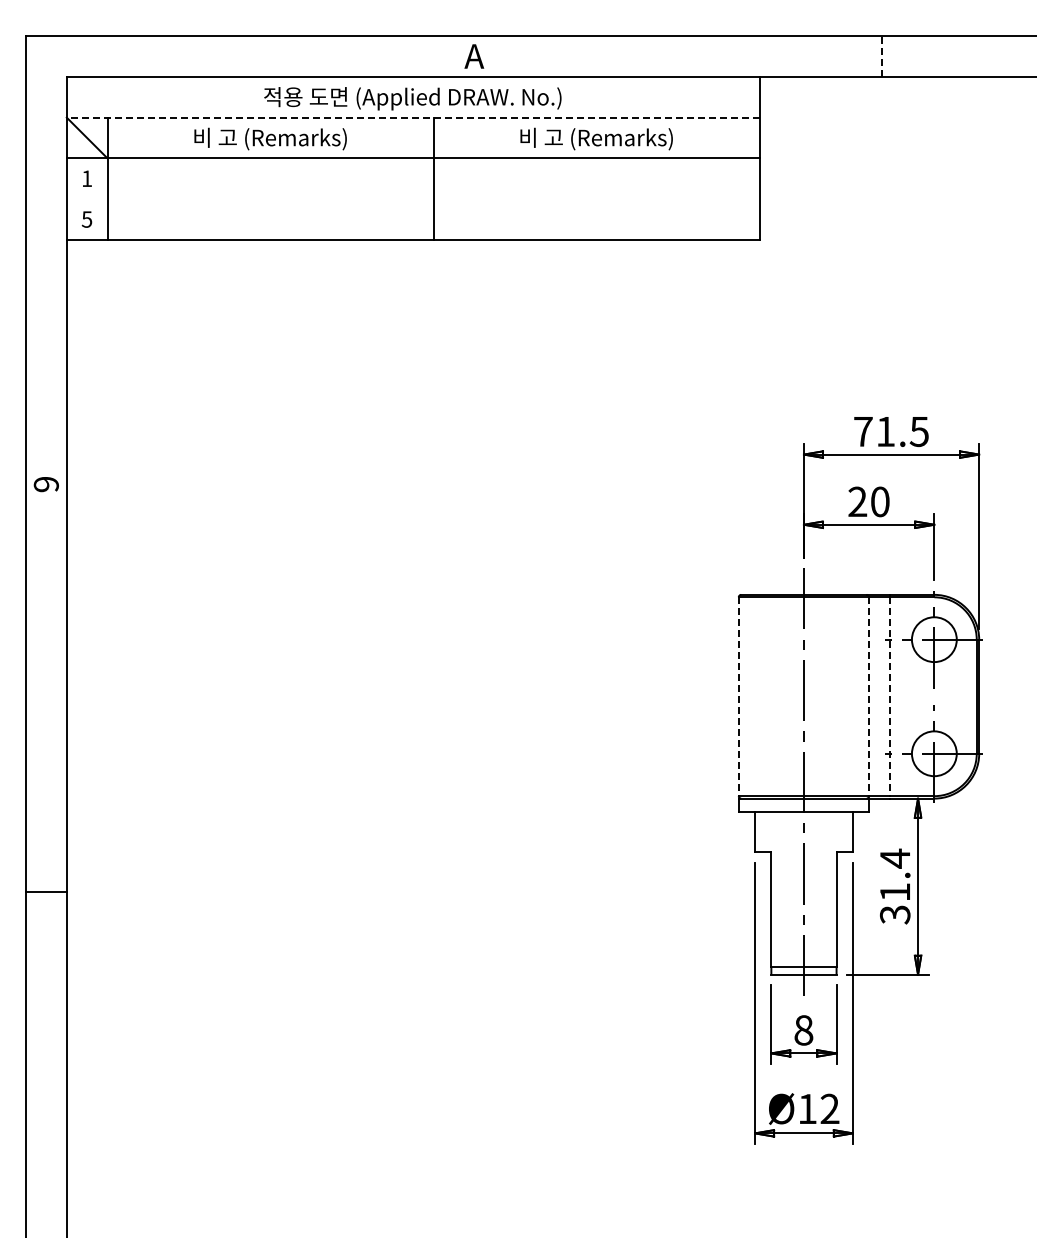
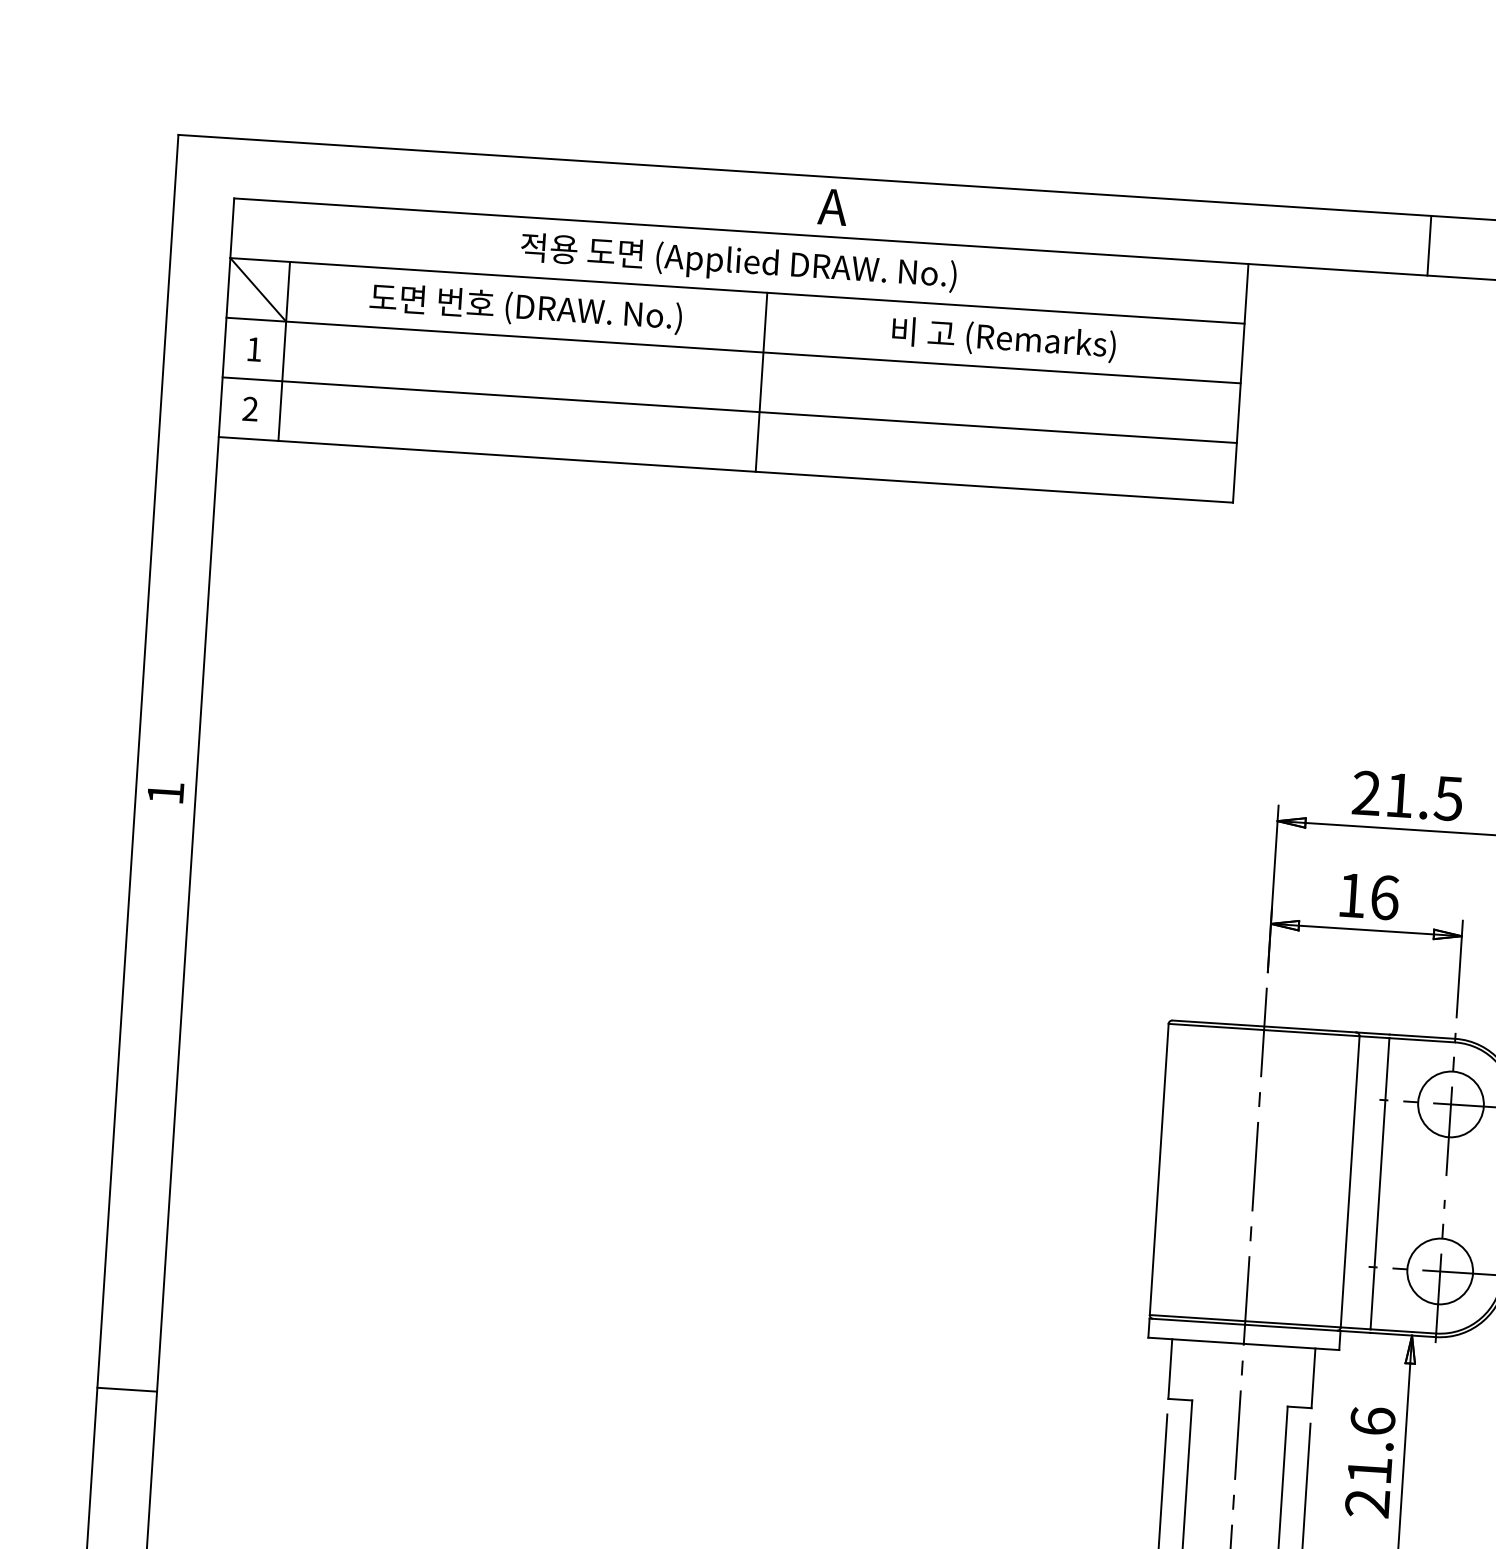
line: (881, 56) -> (1428, 245), dashed -> solid
line: (412, 117) -> (736, 290), dashed -> solid
text: (269, 138) -> (525, 307), 비 고 (Remarks) -> 도면 번호 (DRAW. No.)
line: (412, 199) -> (728, 410), added
text: (86, 219) -> (249, 409), 5 -> 2
text: (863, 431) -> (1366, 792), 71.5 -> 21.5
text: (45, 484) -> (164, 793), 9 -> 1
text: (868, 501) -> (1367, 895), 20 -> 16
line: (738, 697) -> (1158, 1170), dashed -> solid
line: (869, 697) -> (1350, 1182), dashed -> solid
line: (889, 697) -> (1379, 1184), dashed -> solid
text: (894, 886) -> (1369, 1462), 31.4 -> 21.6

